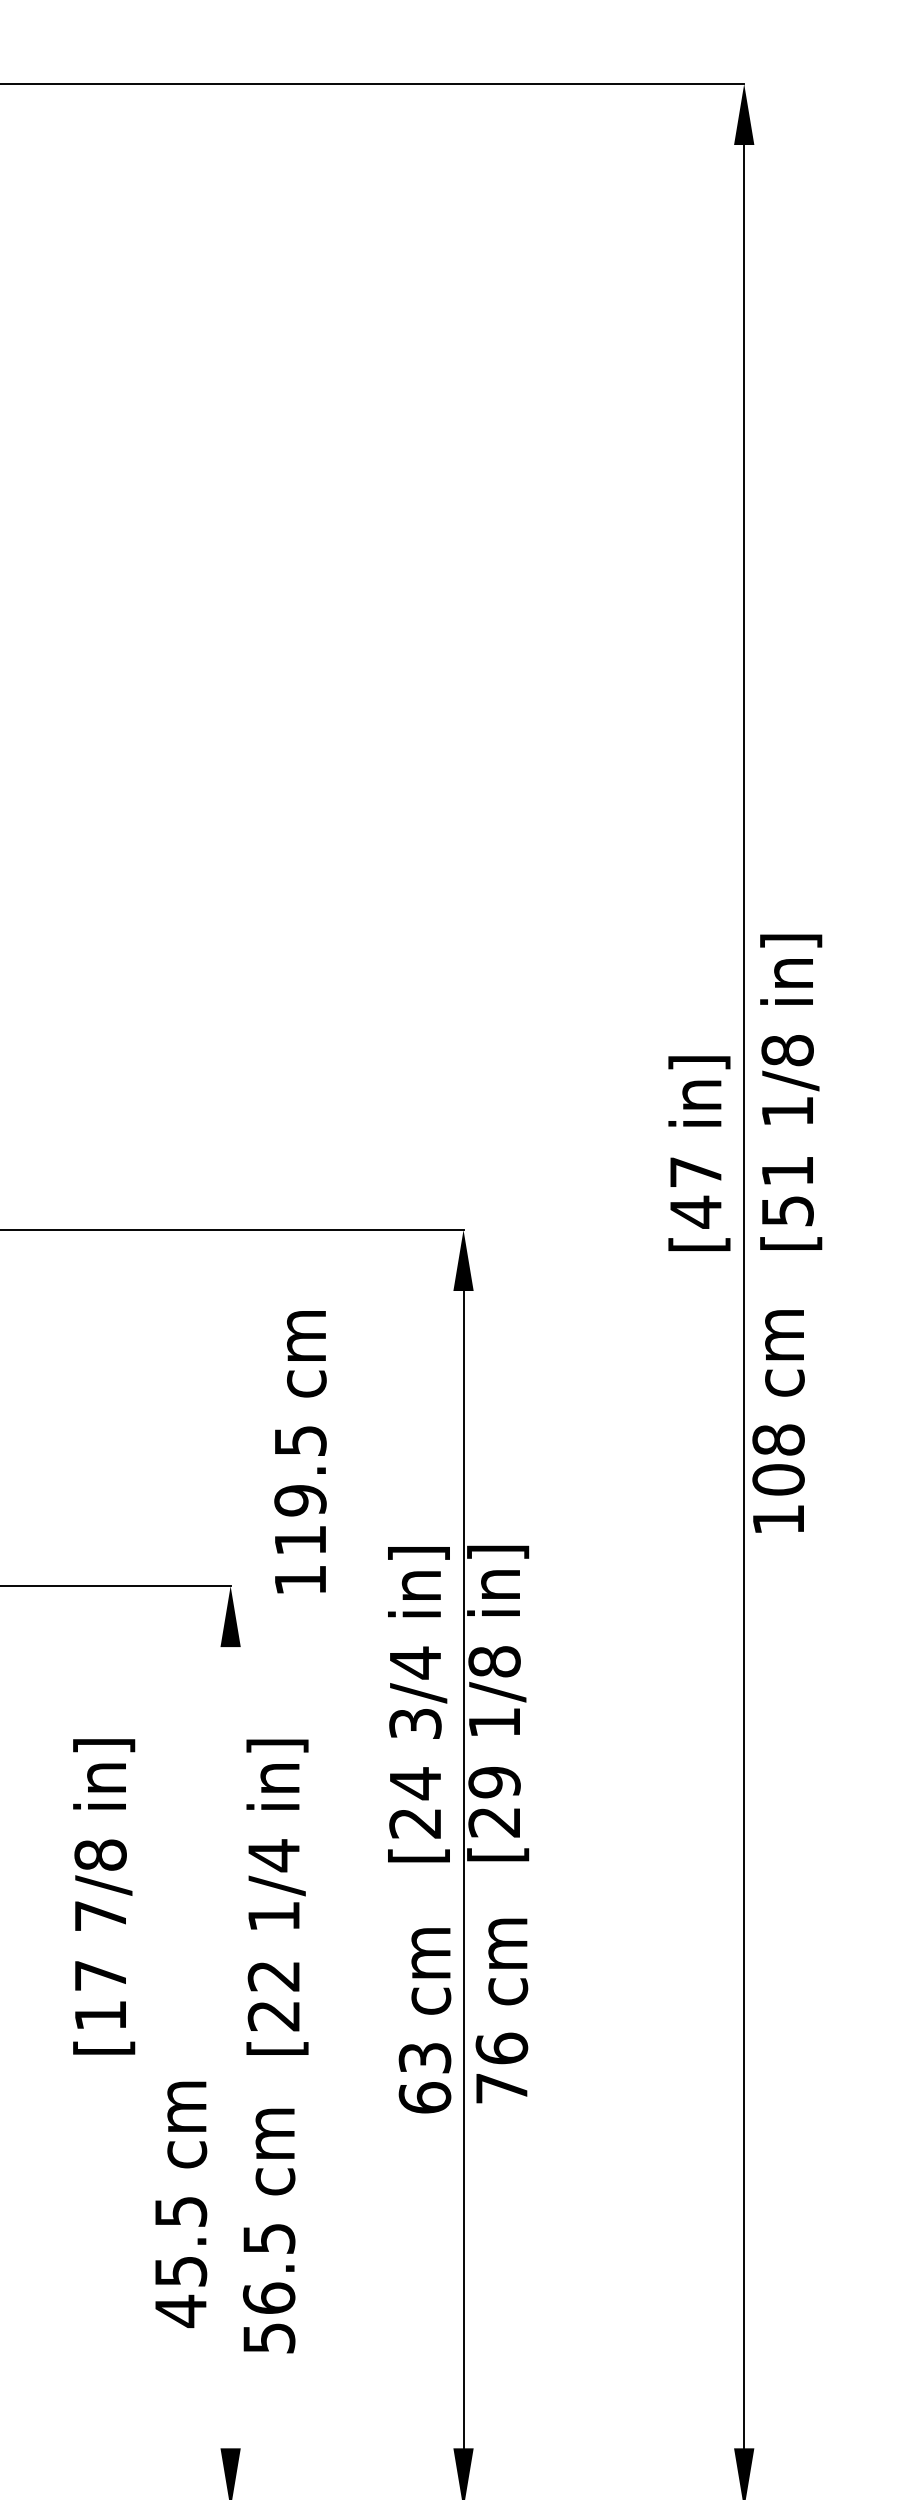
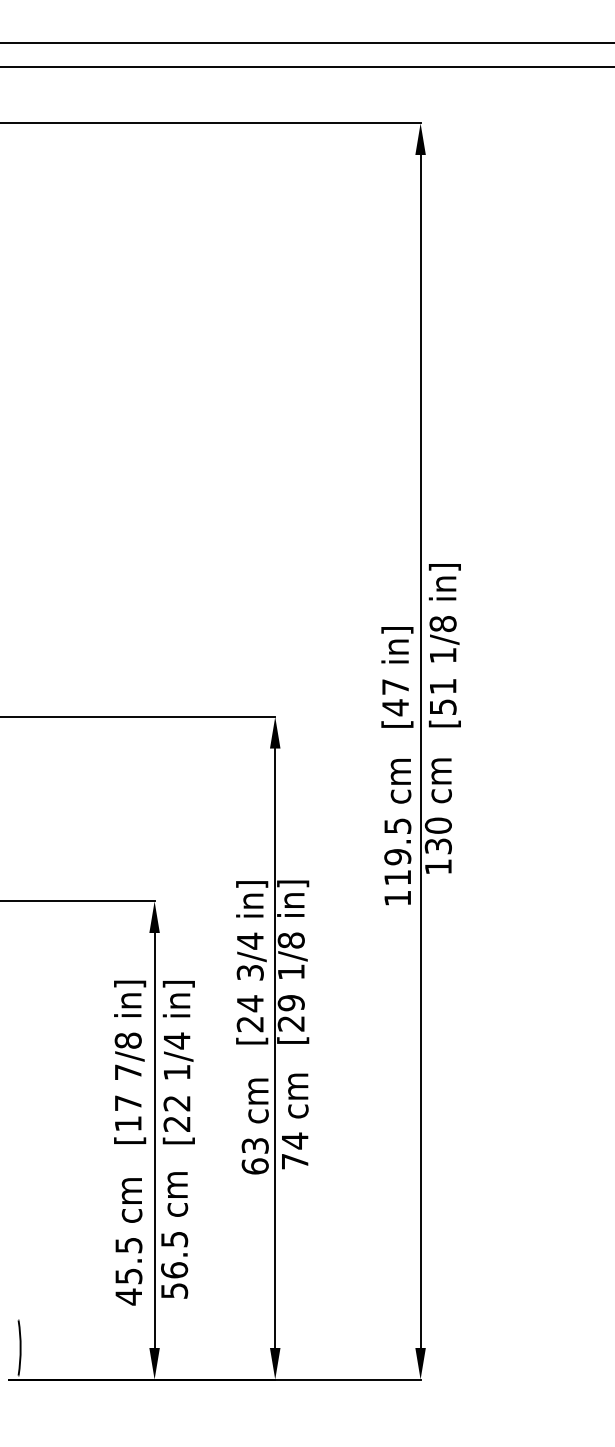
text: (299, 1453) -> (397, 832), moved
text: (776, 1458) -> (437, 835), 108 -> 130
text: (104, 1895) -> (130, 1061), moved
line: (230, 2047) -> (154, 1140), added
text: (500, 2047) -> (294, 1140), 76 -> 74
text: (180, 2204) -> (128, 1241), moved

